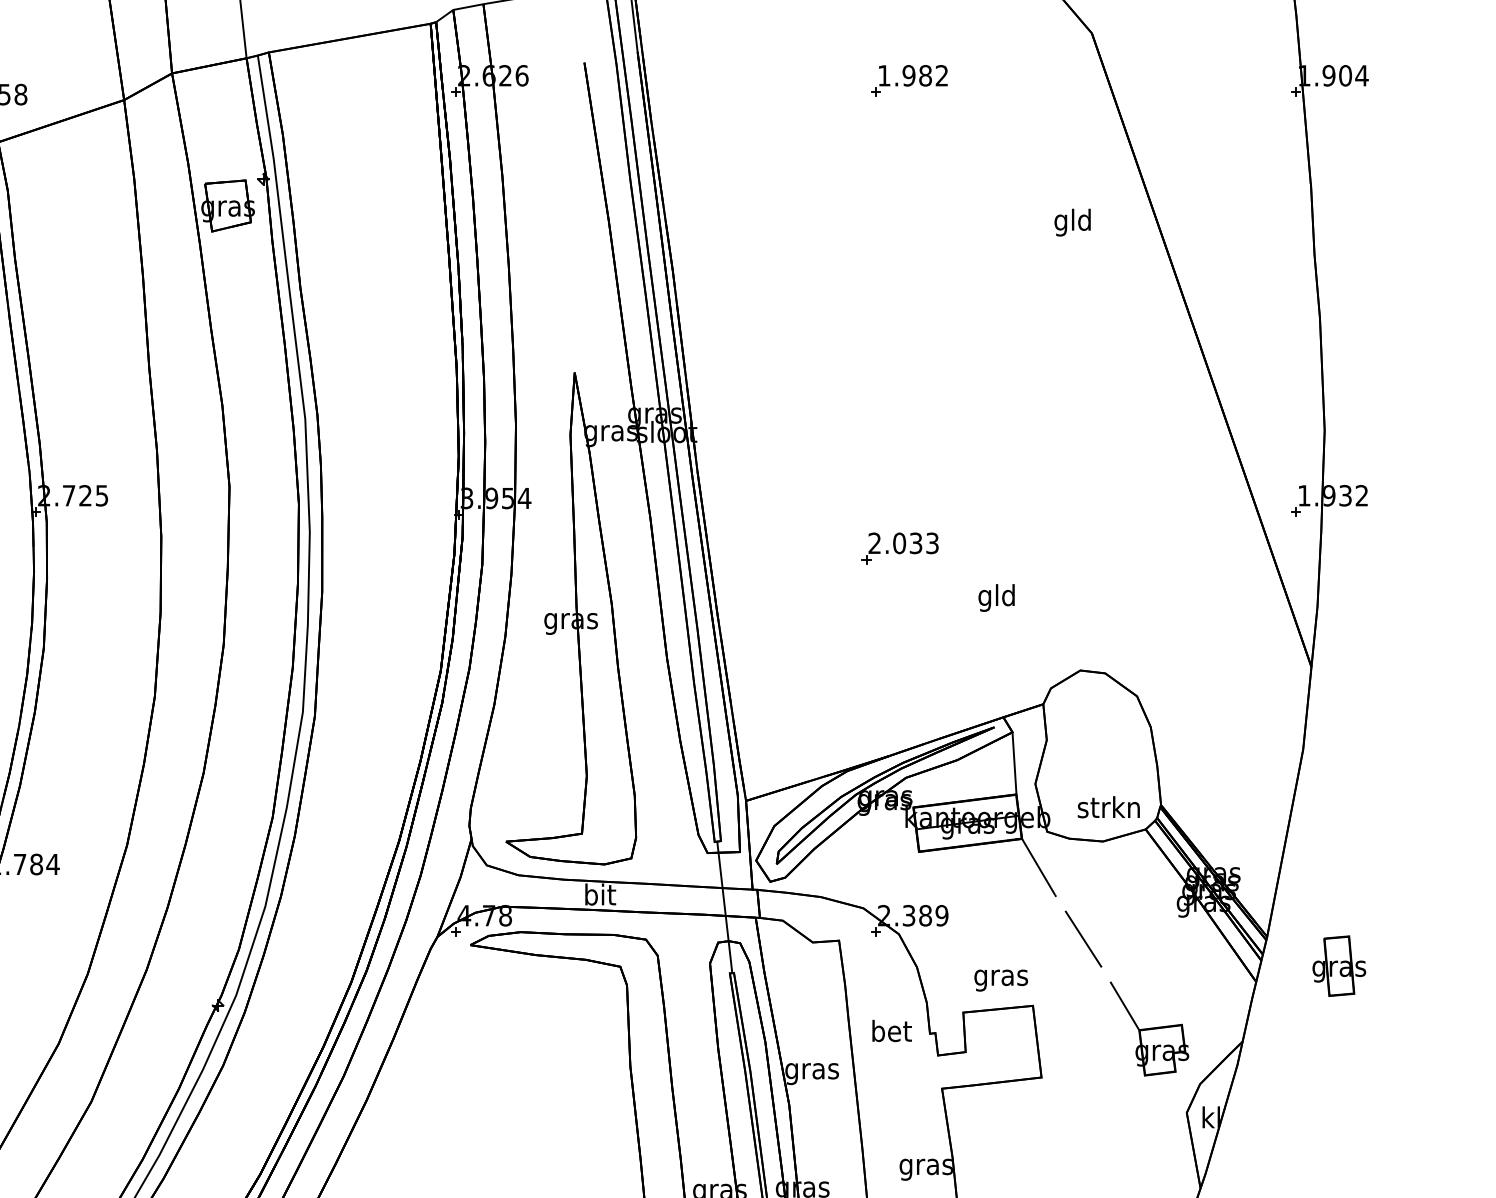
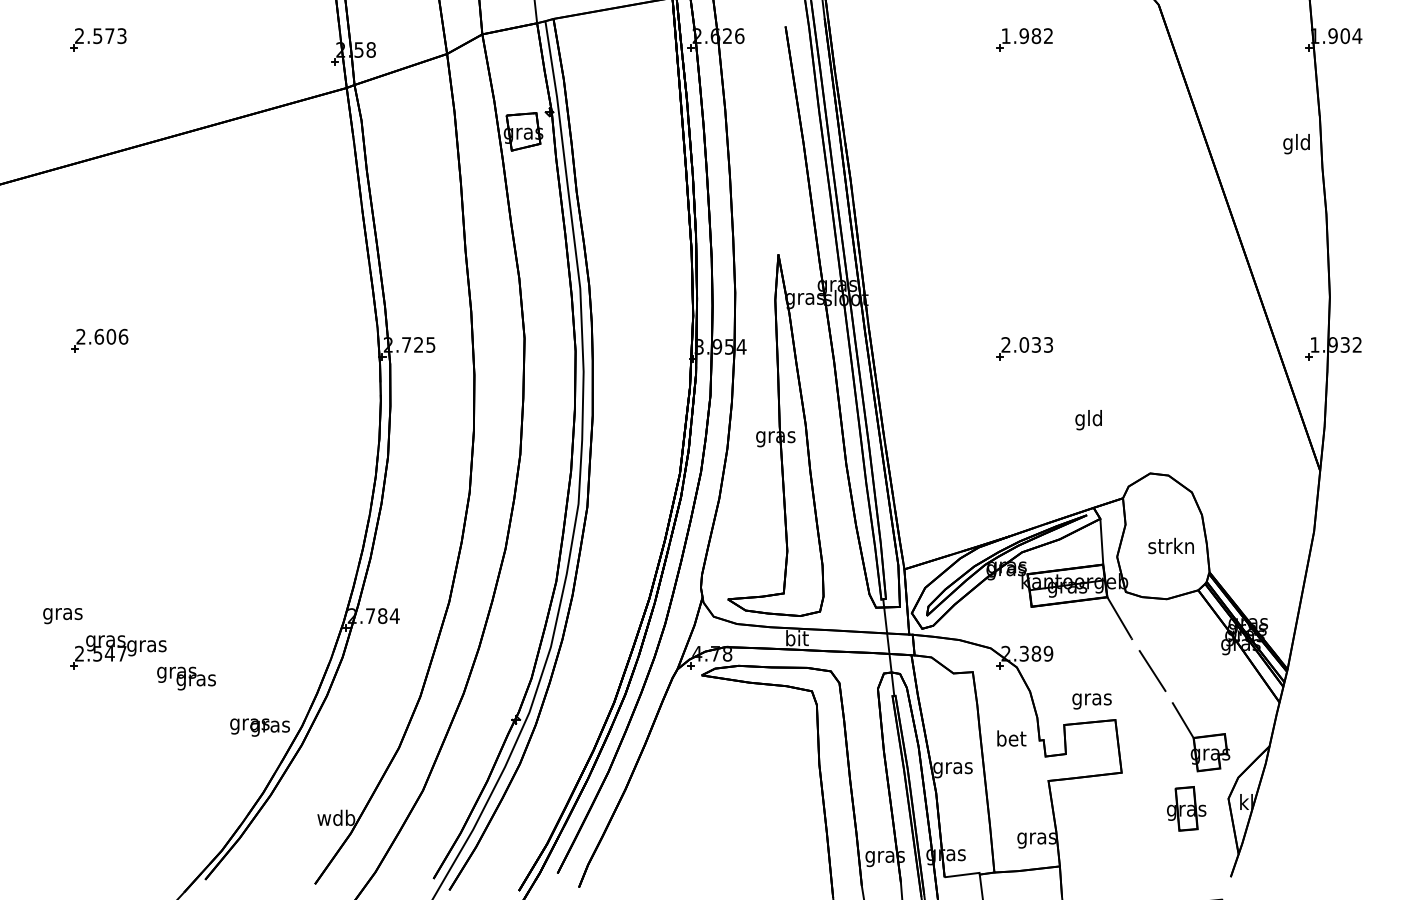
text: (1072, 223) -> (1296, 144), moved
part: (899, 548) -> (1024, 348), moved
text: (1107, 806) -> (1170, 545), moved
part: (1339, 965) -> (1186, 808), moved

